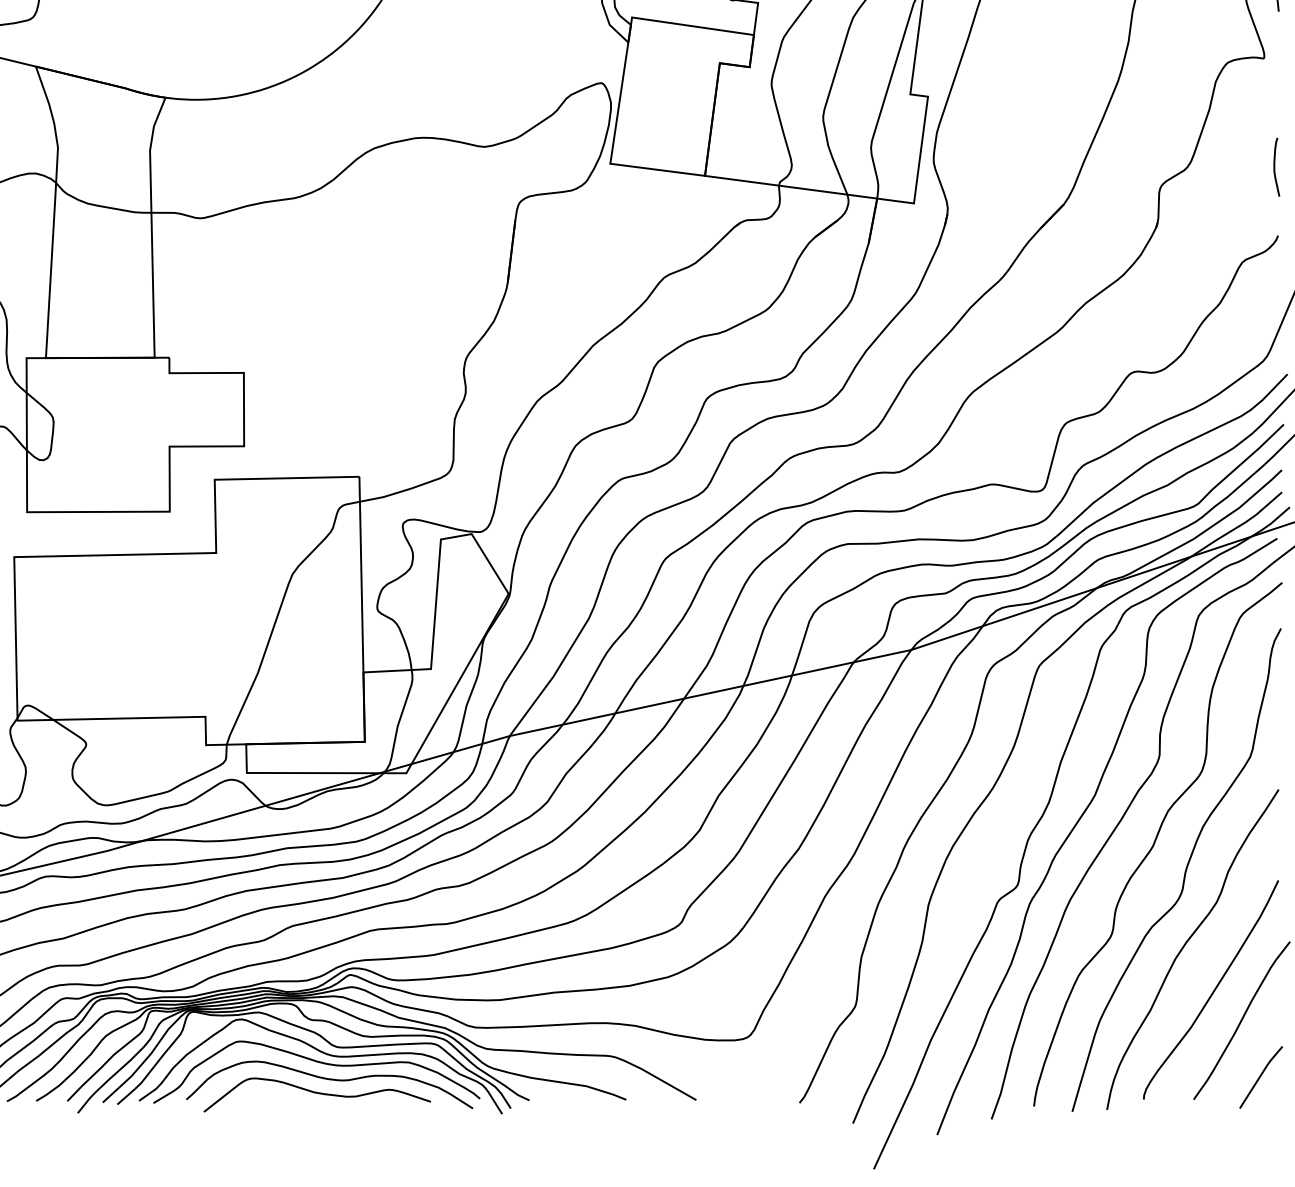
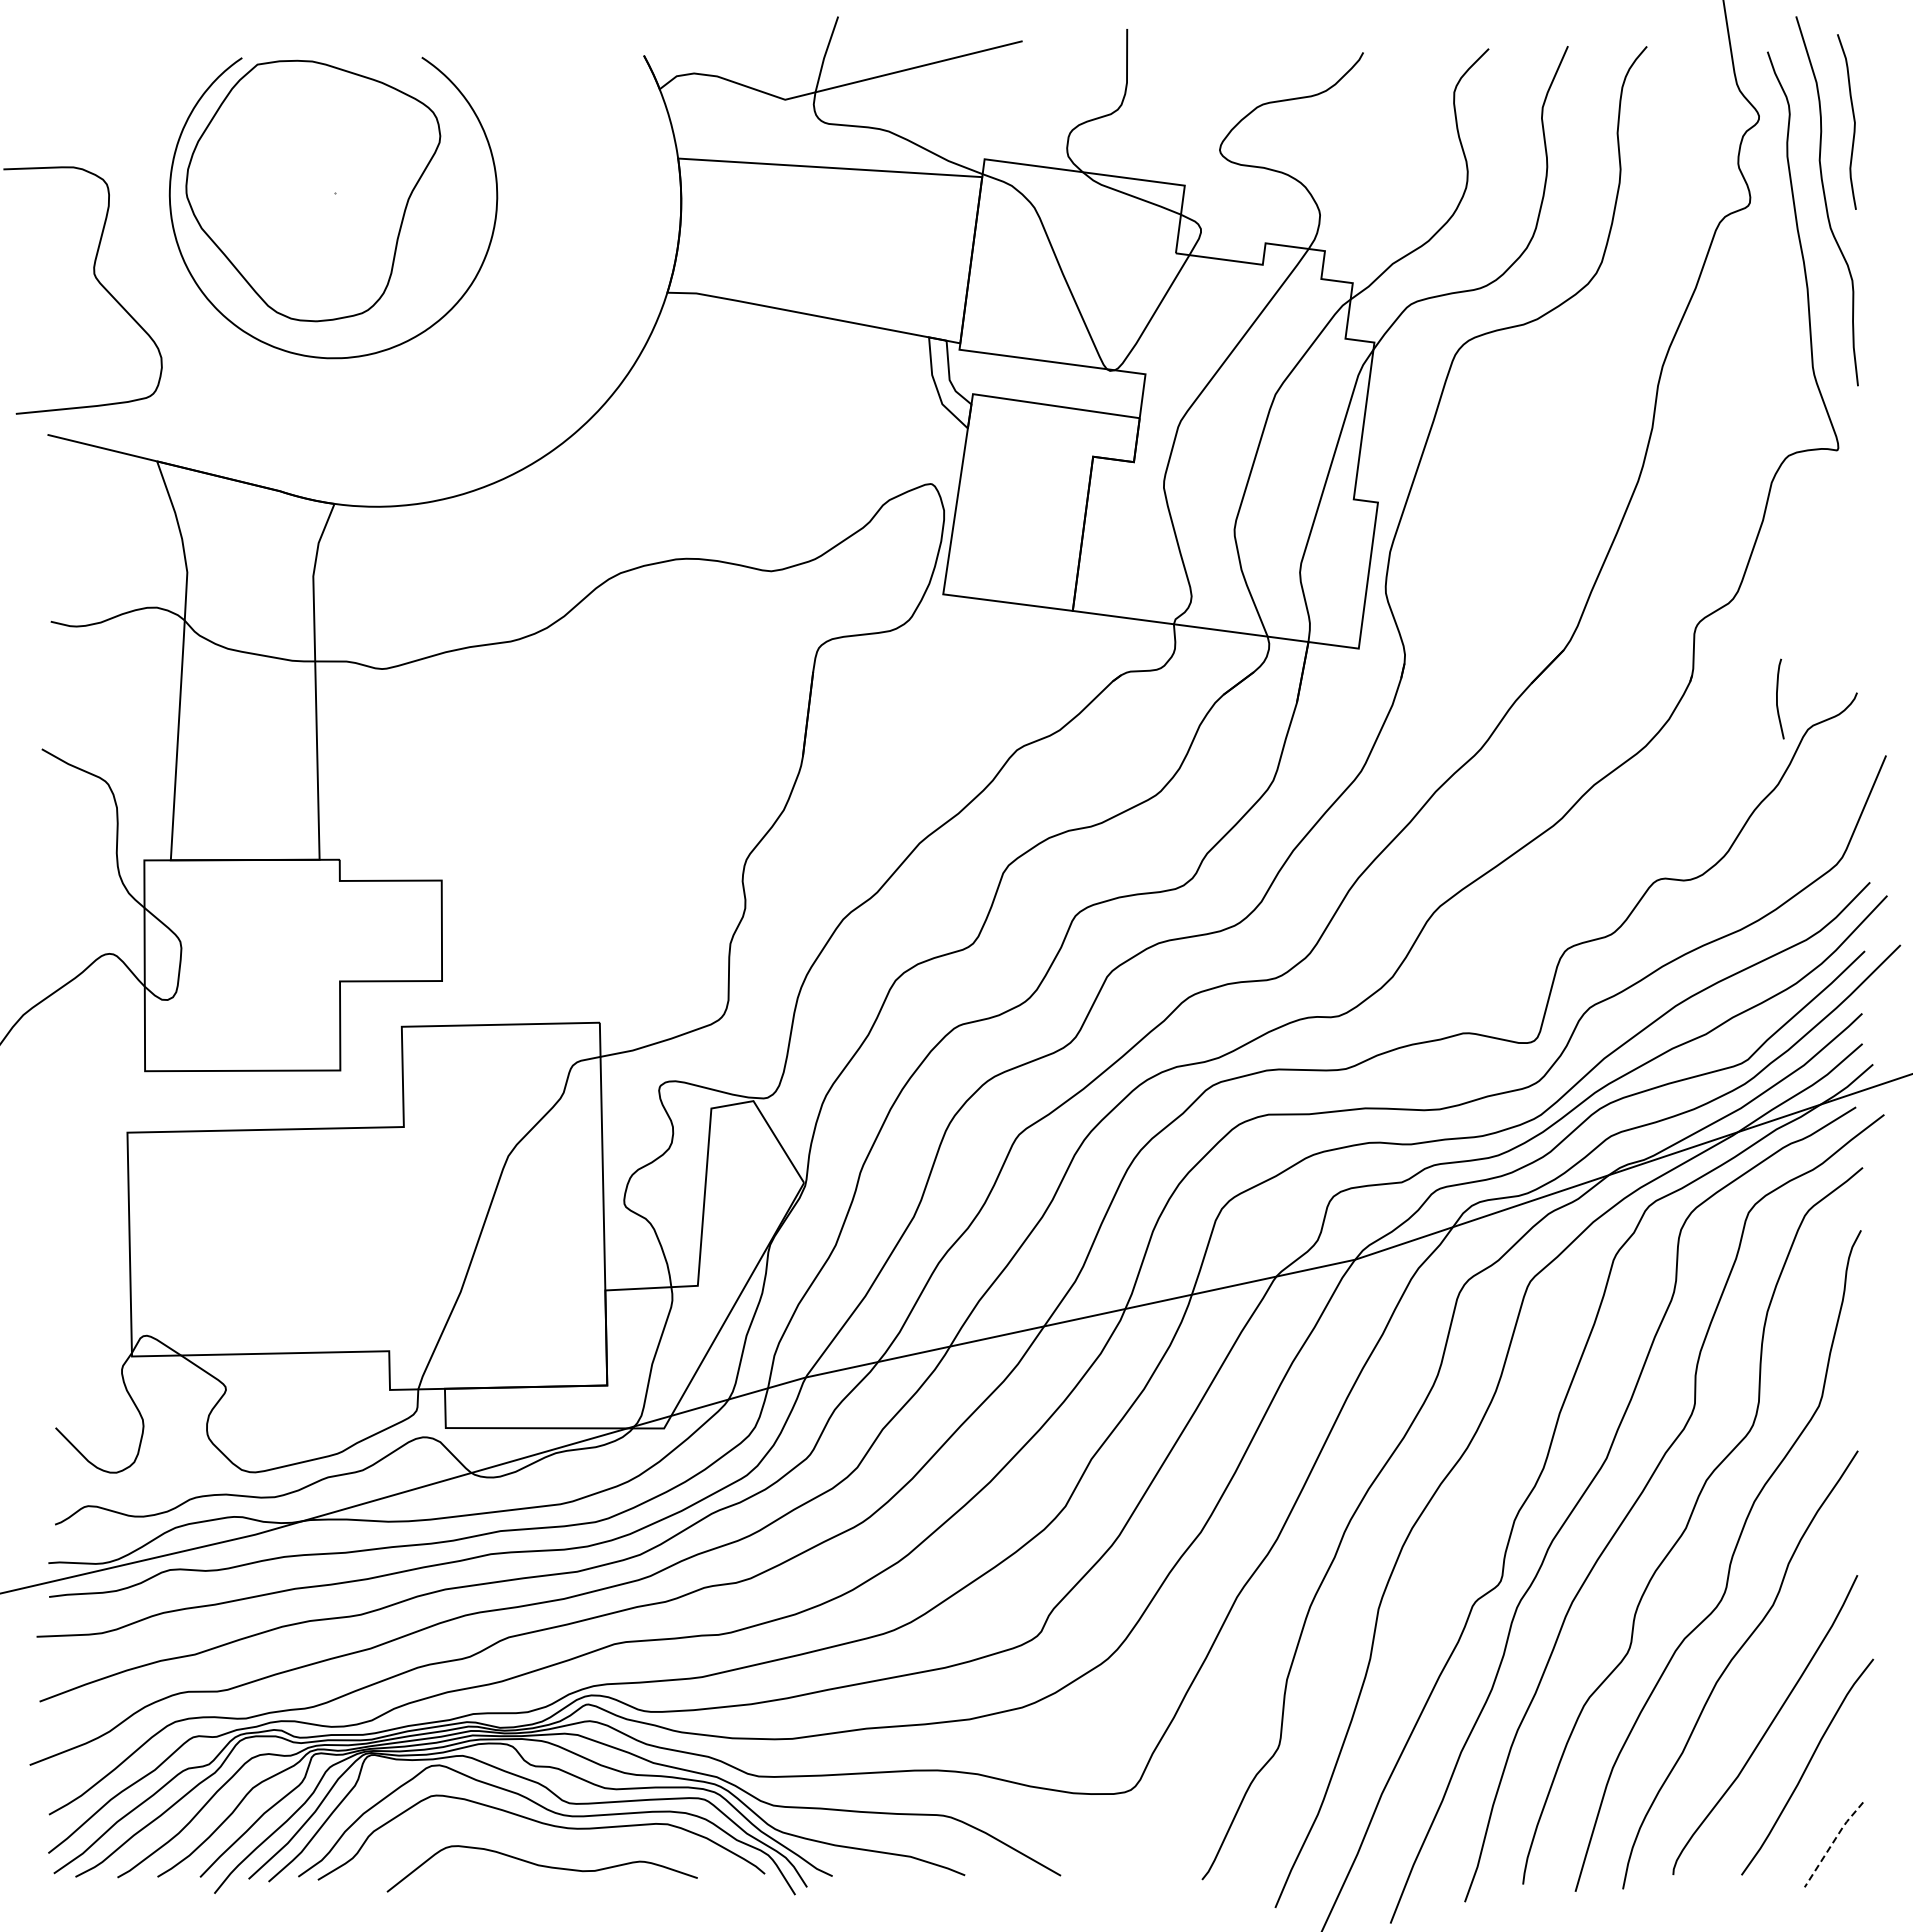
curve: (1274, 166) -> (1777, 698), moved
line: (1260, 1076) -> (1832, 1843), solid -> dashed
curve: (329, 1080) -> (558, 1848), removed

